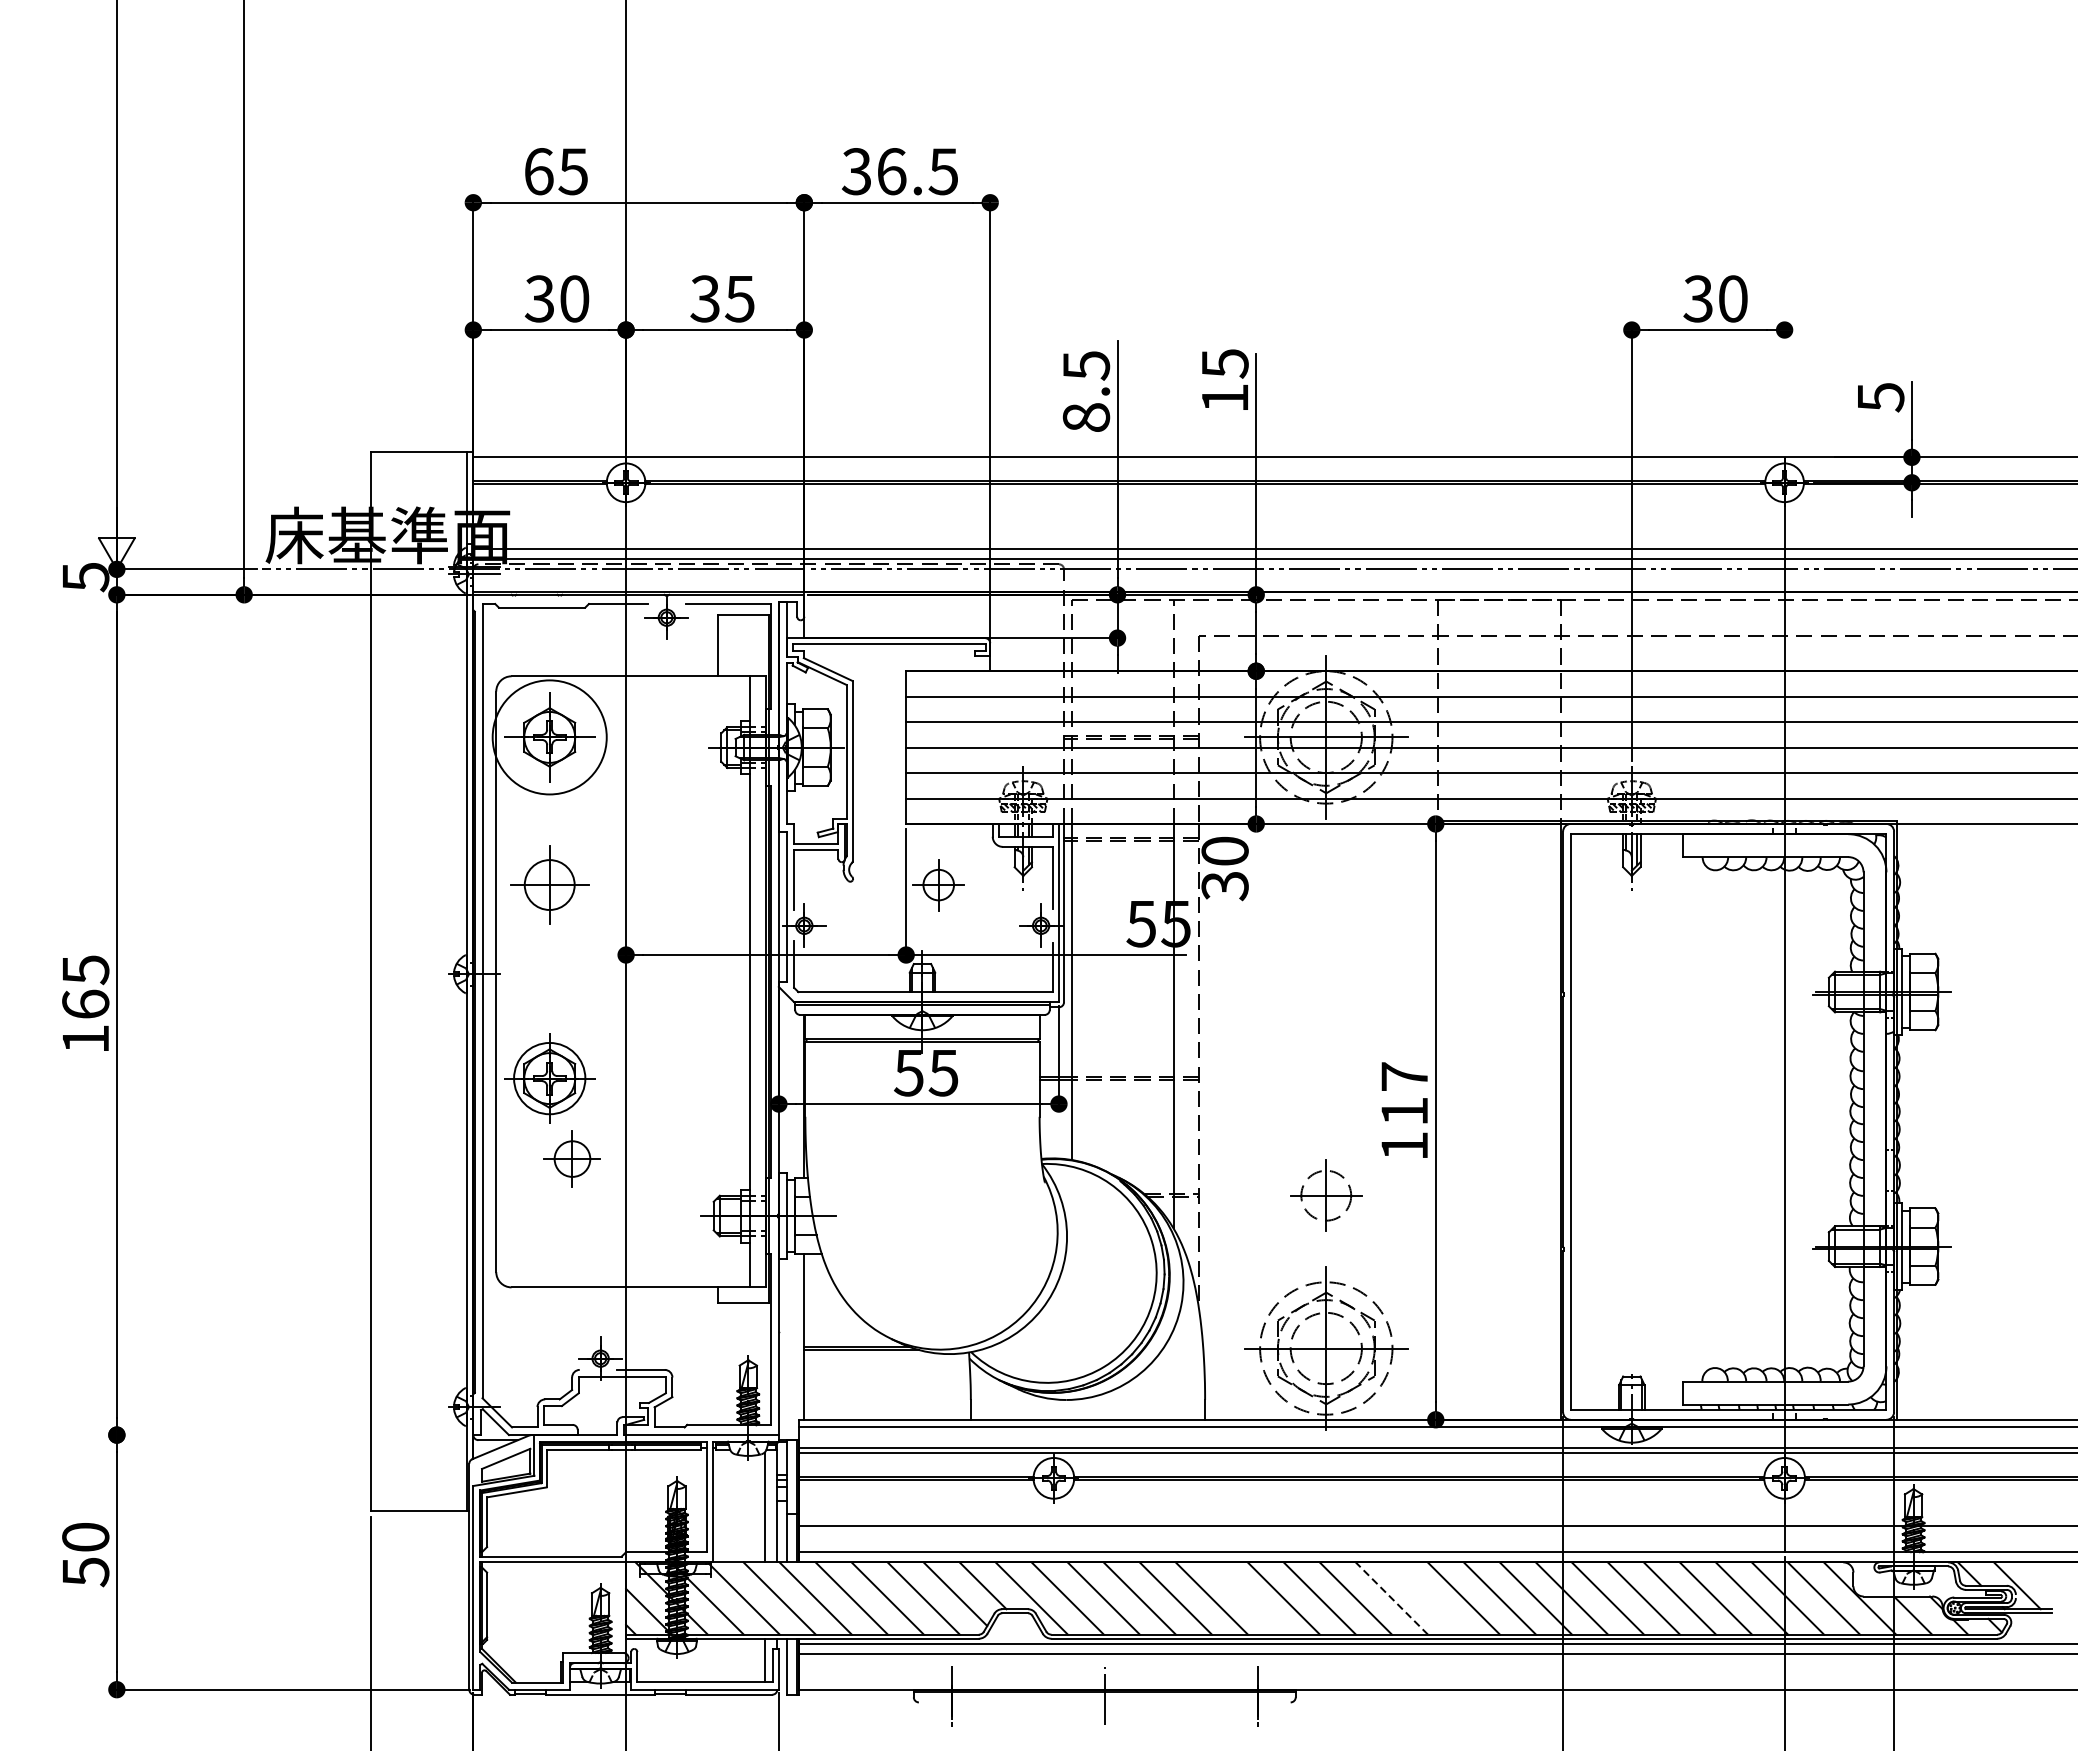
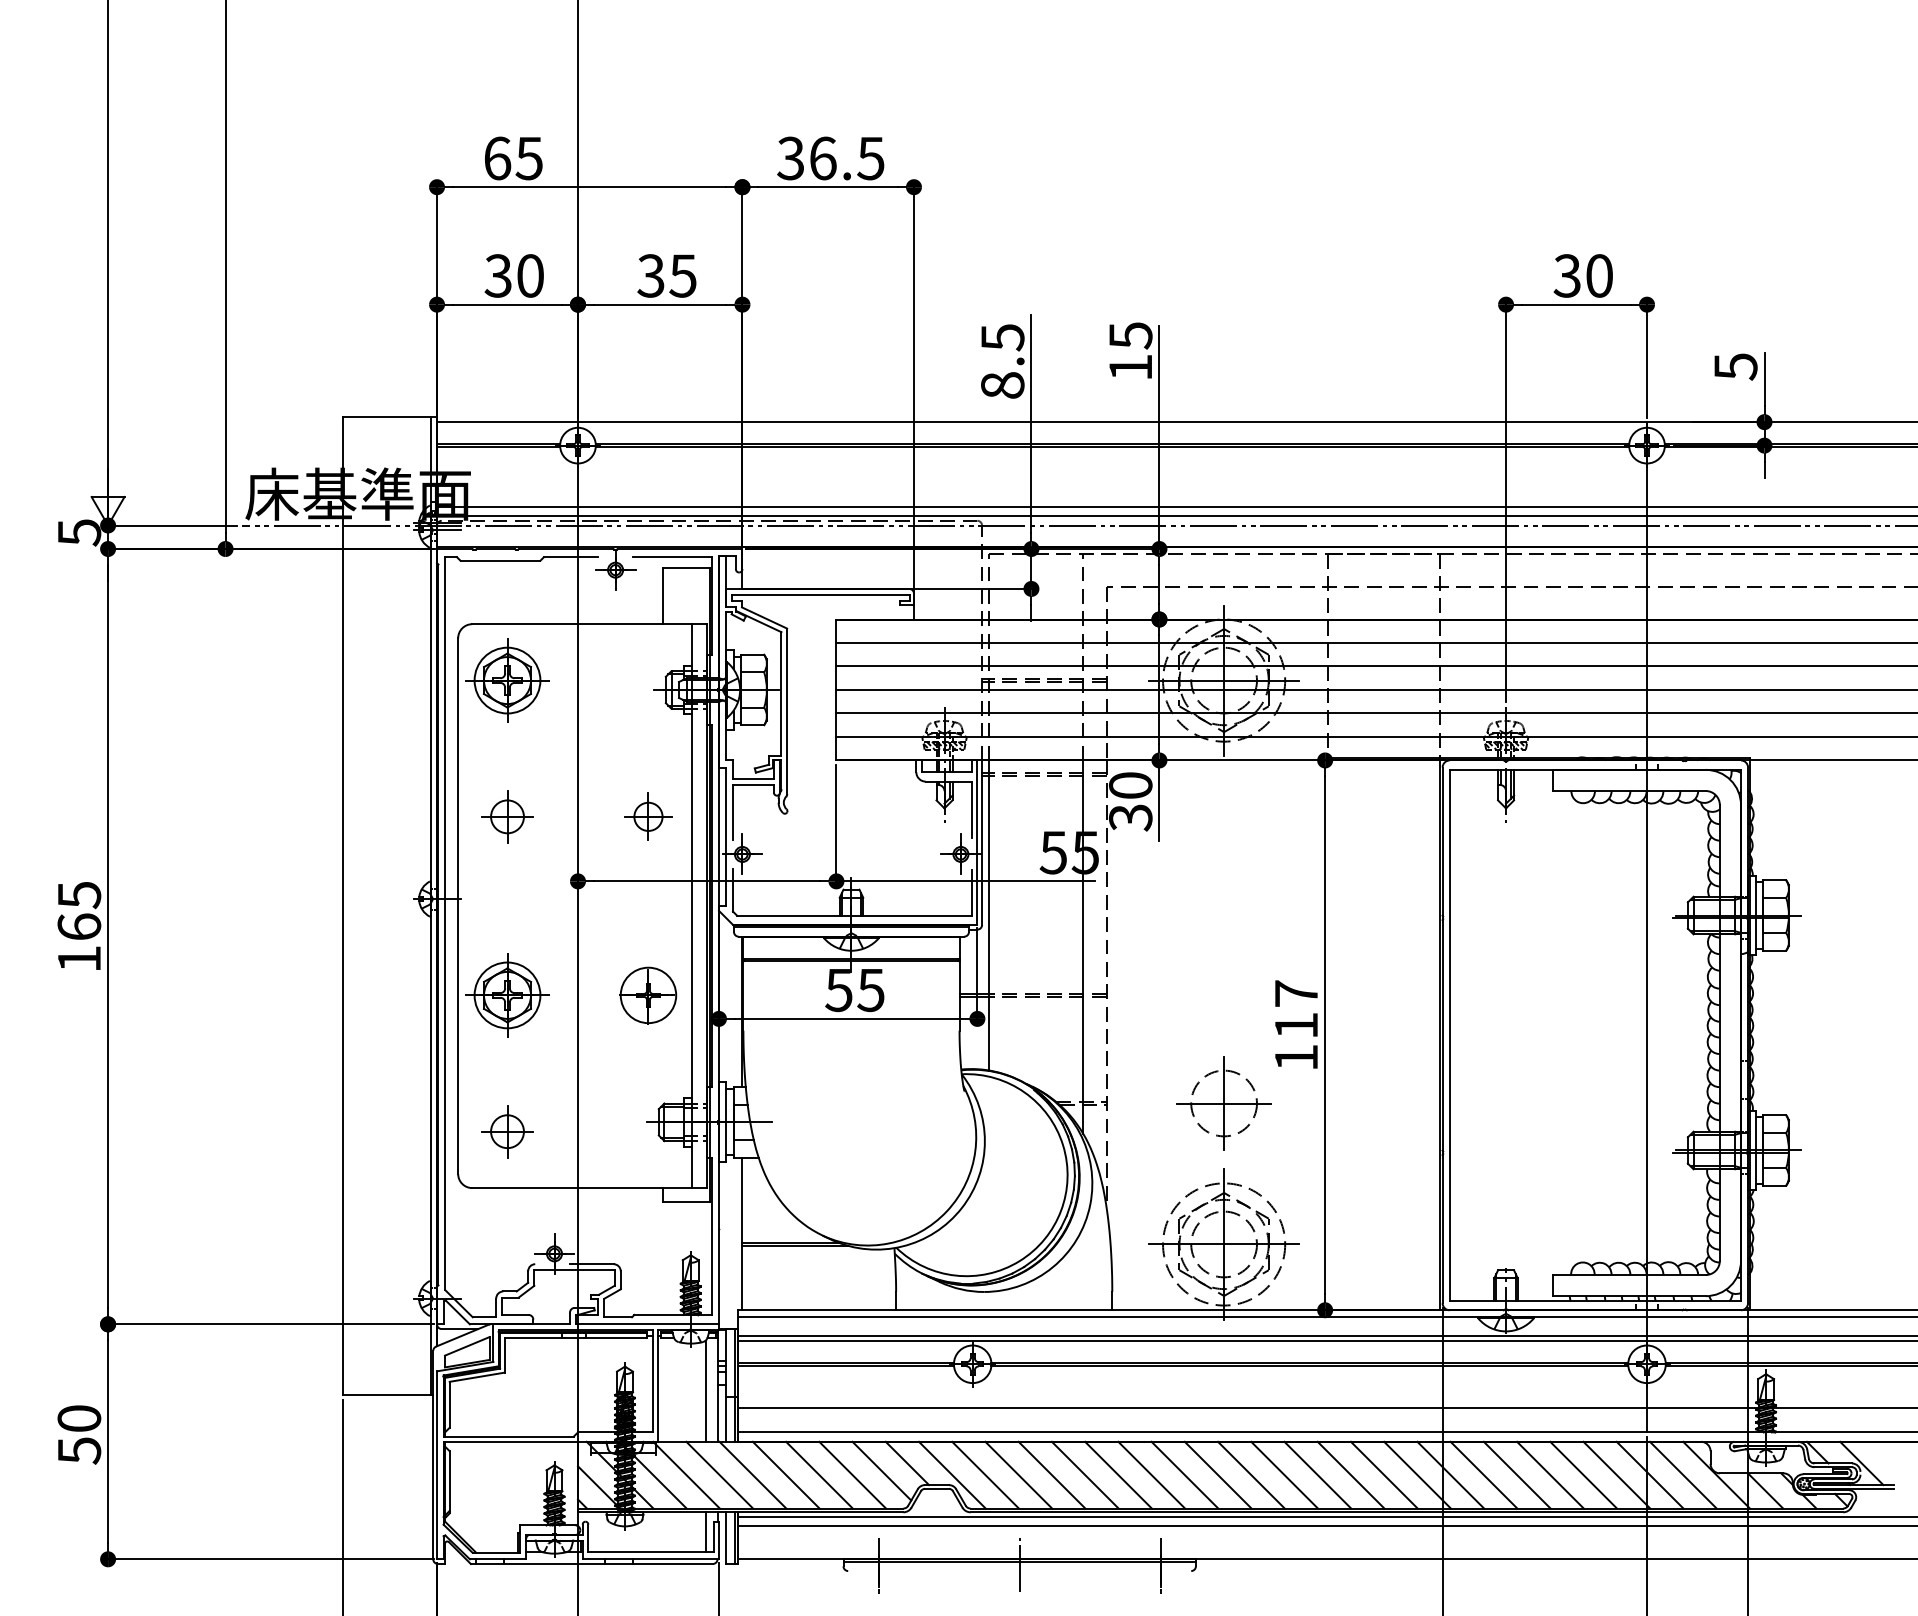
line: (1785, 388) -> (1647, 358), added
circle: (549, 737) -> (507, 680), size x0.62
line: (1256, 867) -> (1159, 800), added
part: (549, 884) -> (507, 816), size x0.71
part: (938, 884) -> (648, 816), moved
part: (702, 1078) -> (648, 995), added
part: (572, 1158) -> (507, 1131), moved
part: (1325, 1195) -> (1223, 1103), size x1.43
line: (290, 1435) -> (268, 1324), added
line: (1247, 1597) -> (1151, 1474), added
line: (1391, 1597) -> (1284, 1474), dashed -> solid
line: (1427, 1597) -> (1317, 1474), added

